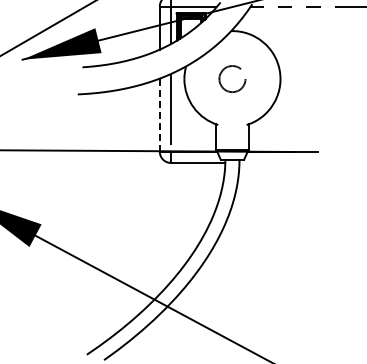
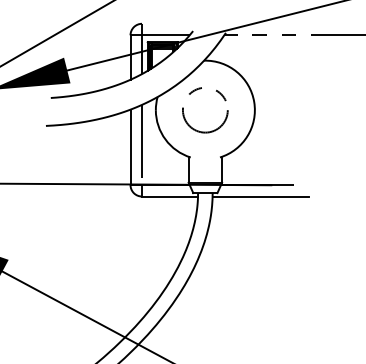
circle: (232, 78) -> (205, 109), size x1.67
line: (159, 115) -> (130, 147), dashed -> solid
line: (286, 162) -> (261, 196), added

